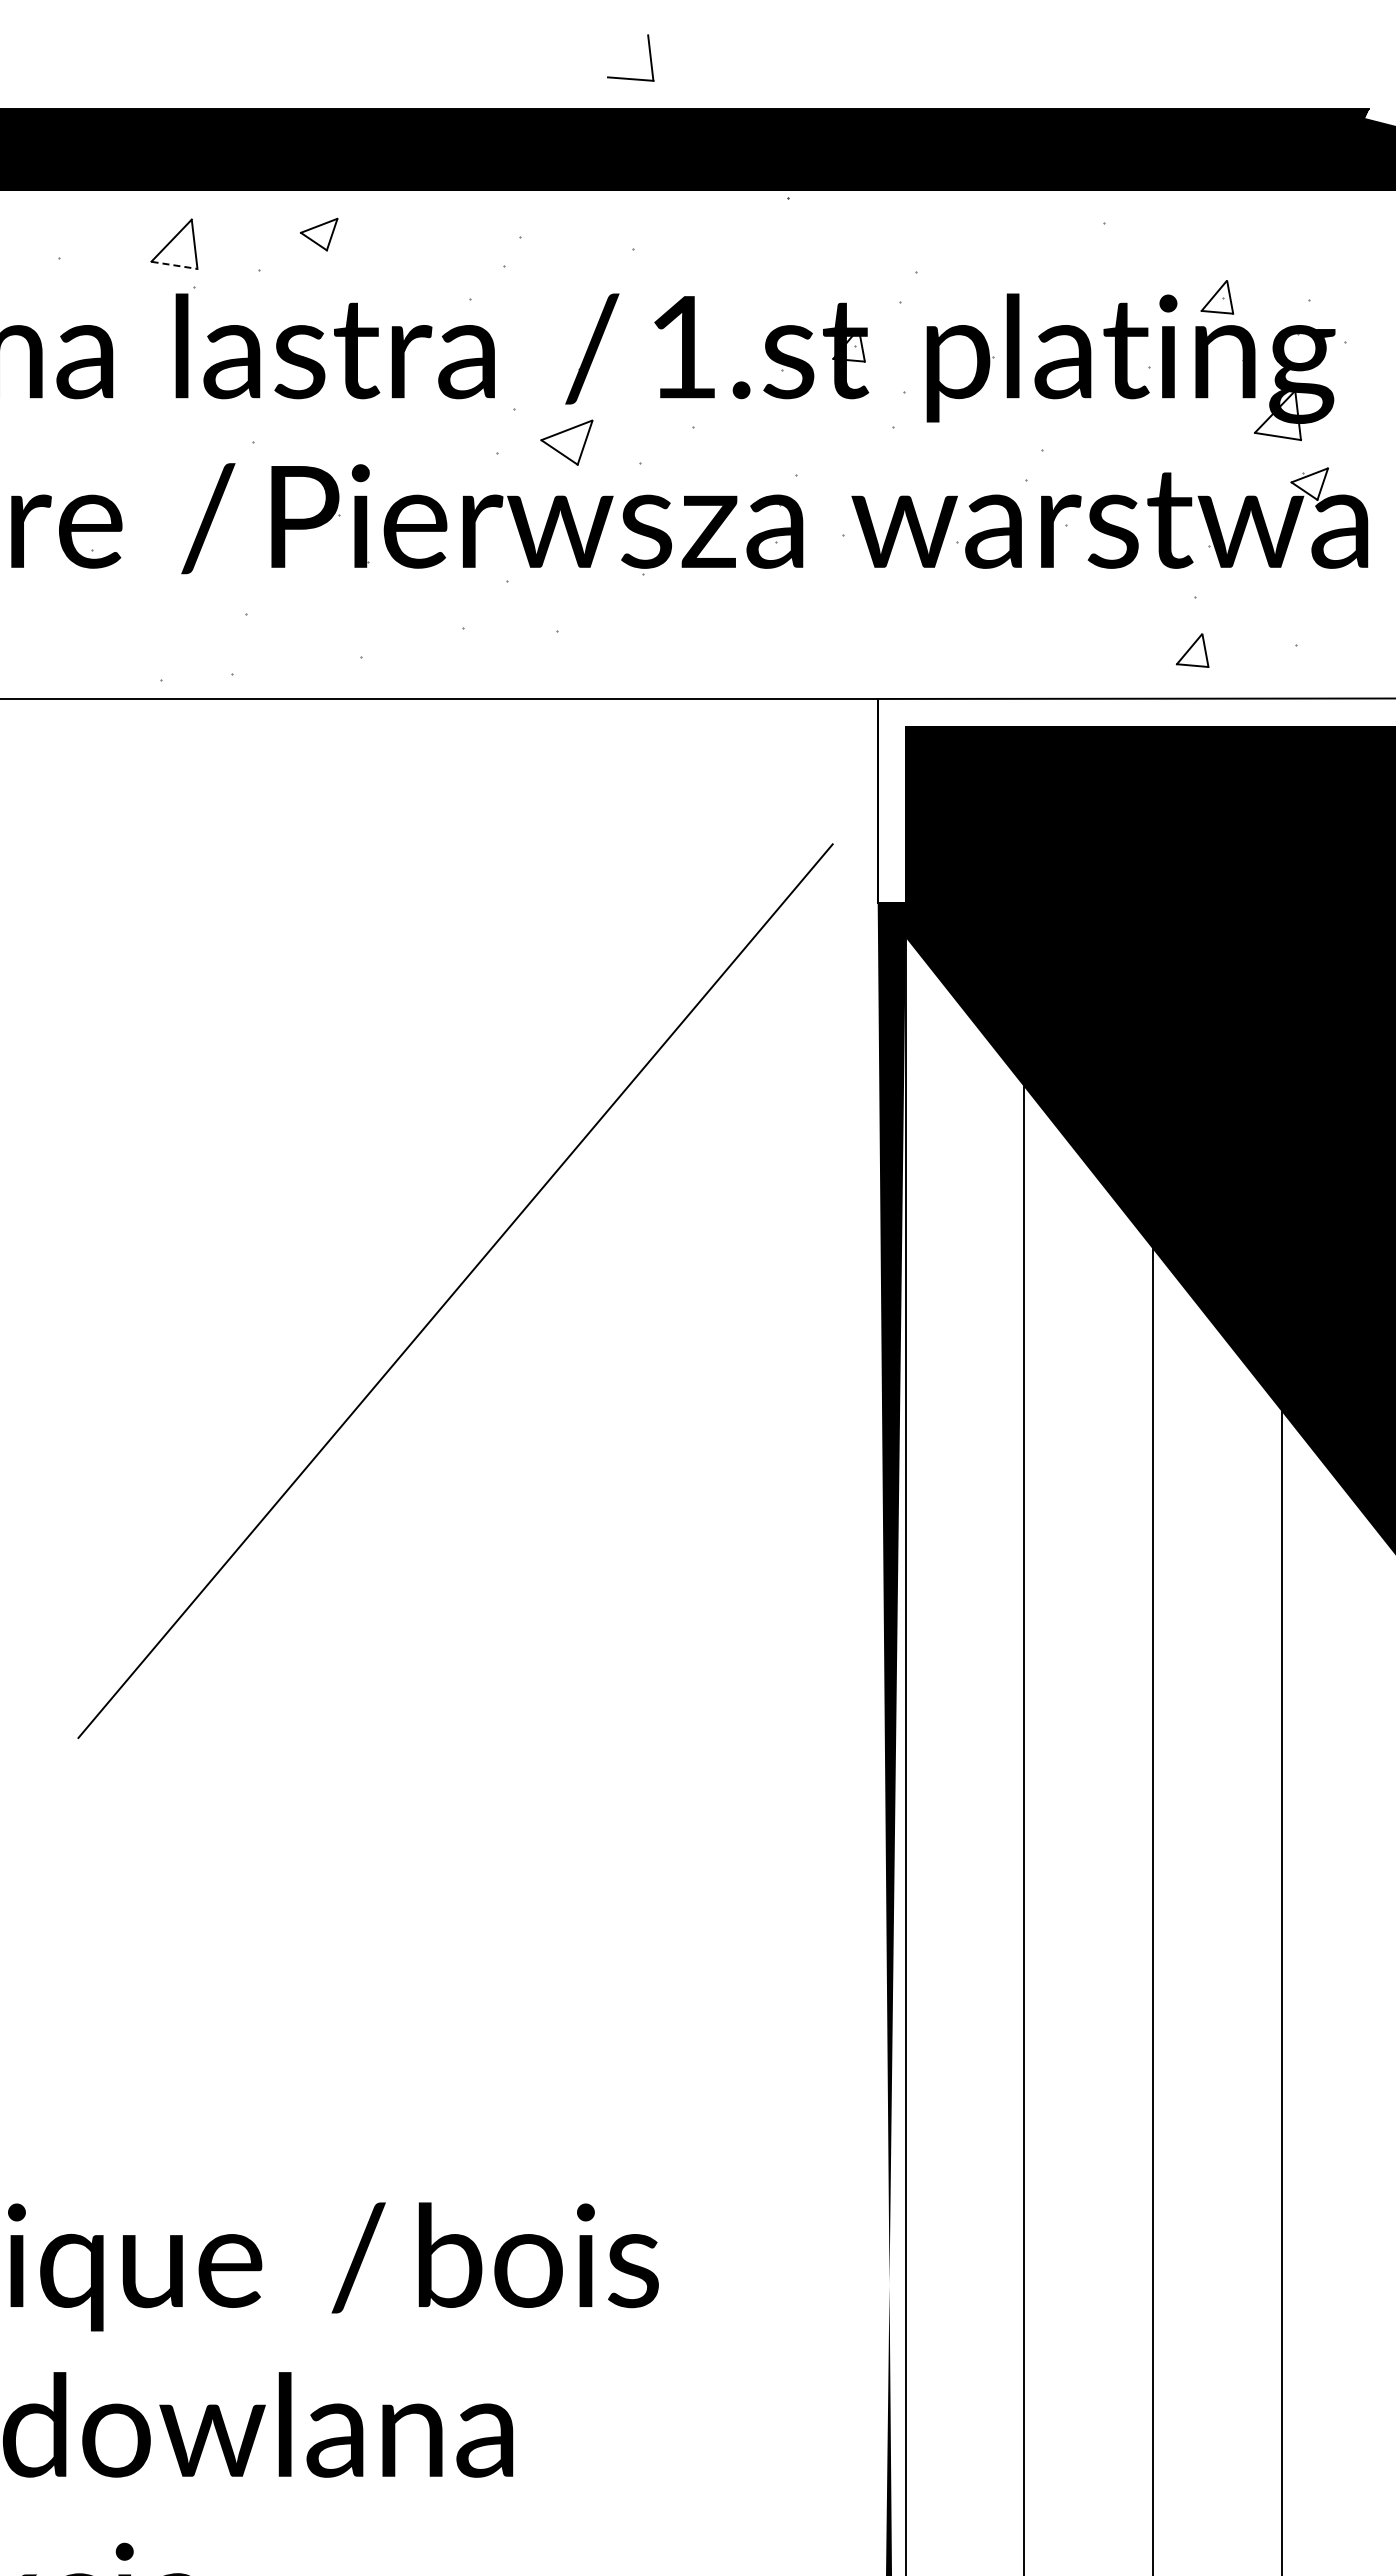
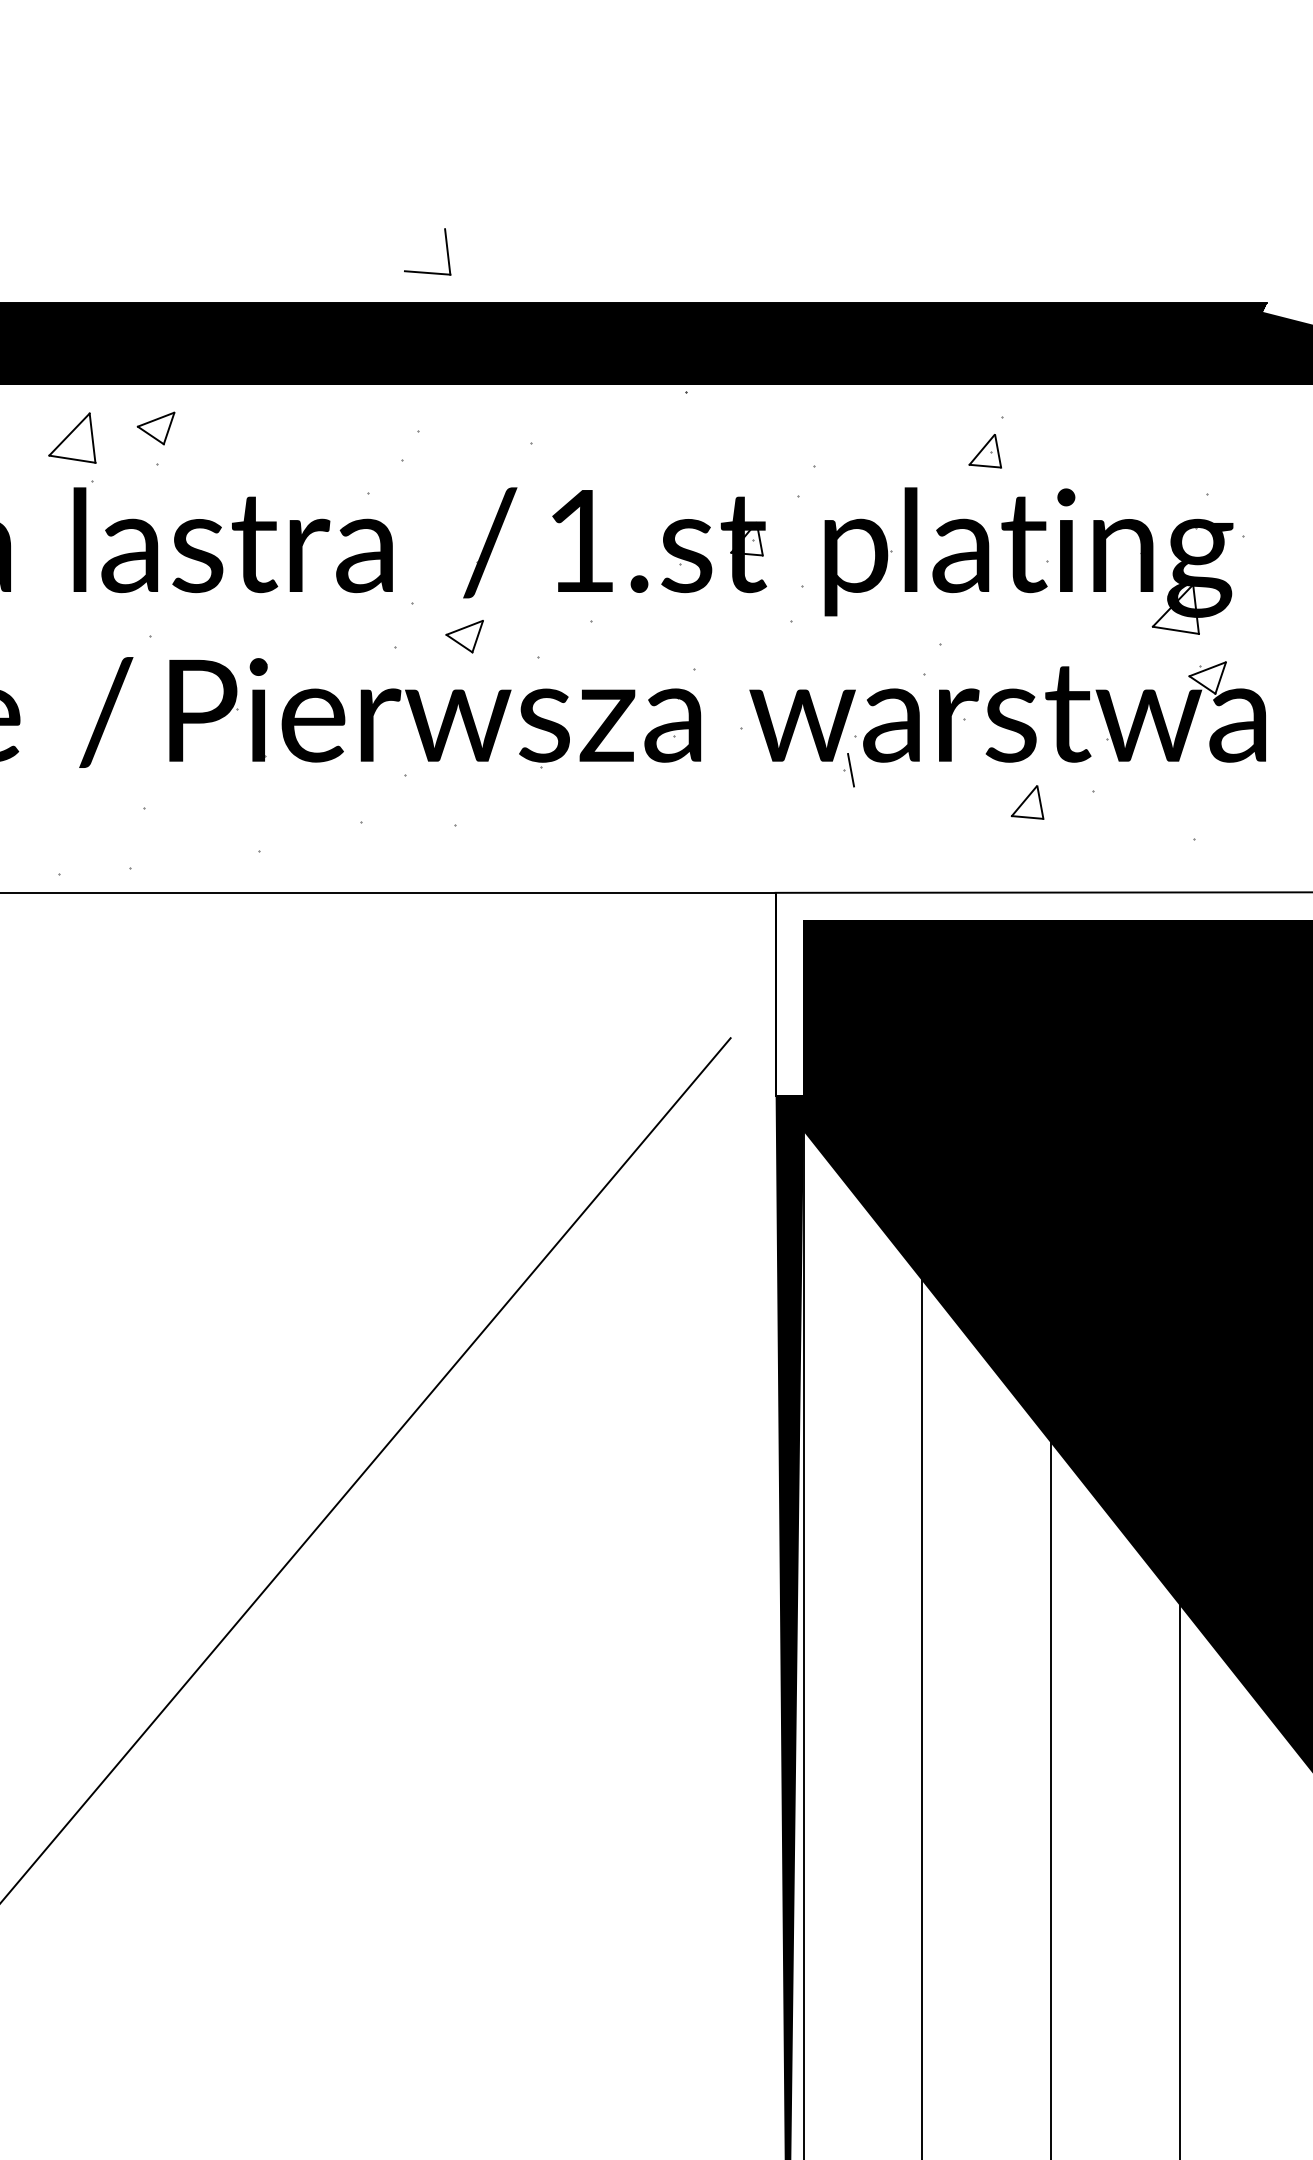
part: (649, 57) -> (446, 251), moved
part: (319, 234) -> (156, 428), moved
line: (175, 265) -> (73, 459), dashed -> solid
part: (1217, 297) -> (985, 451), moved
part: (566, 442) -> (464, 636), size x0.71
part: (950, 576) -> (848, 770), added
part: (1192, 650) -> (1027, 802), moved

